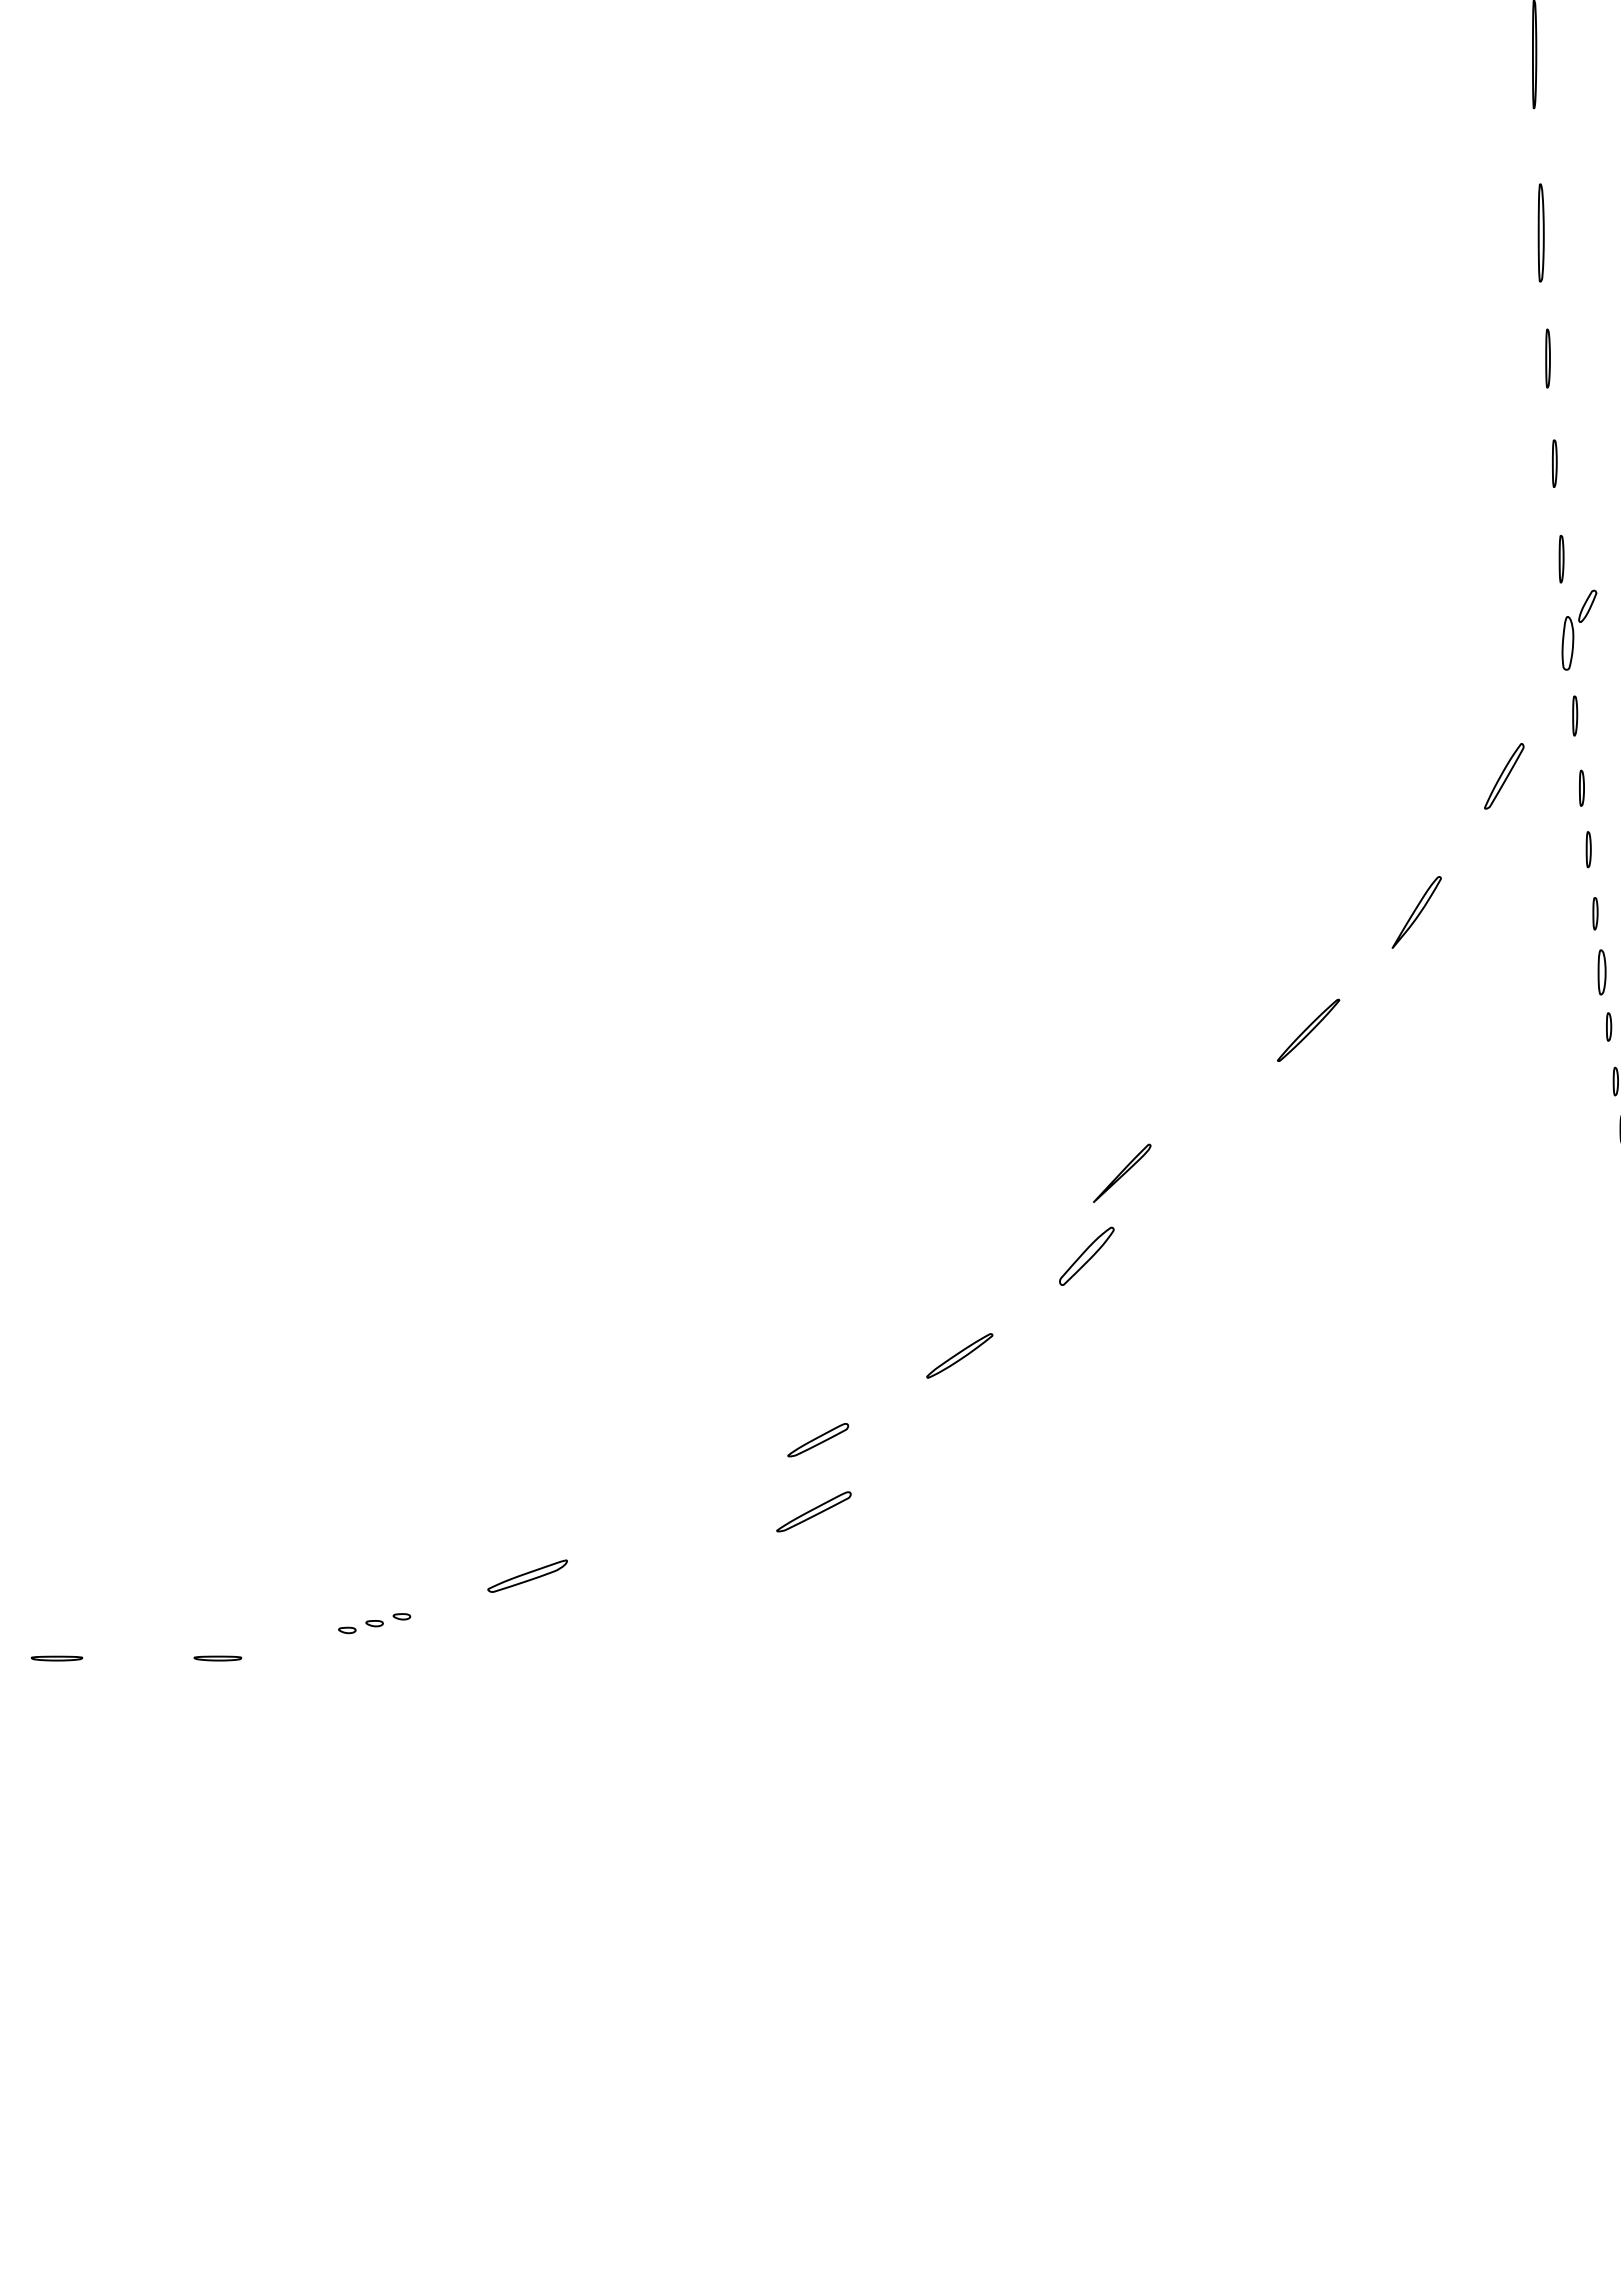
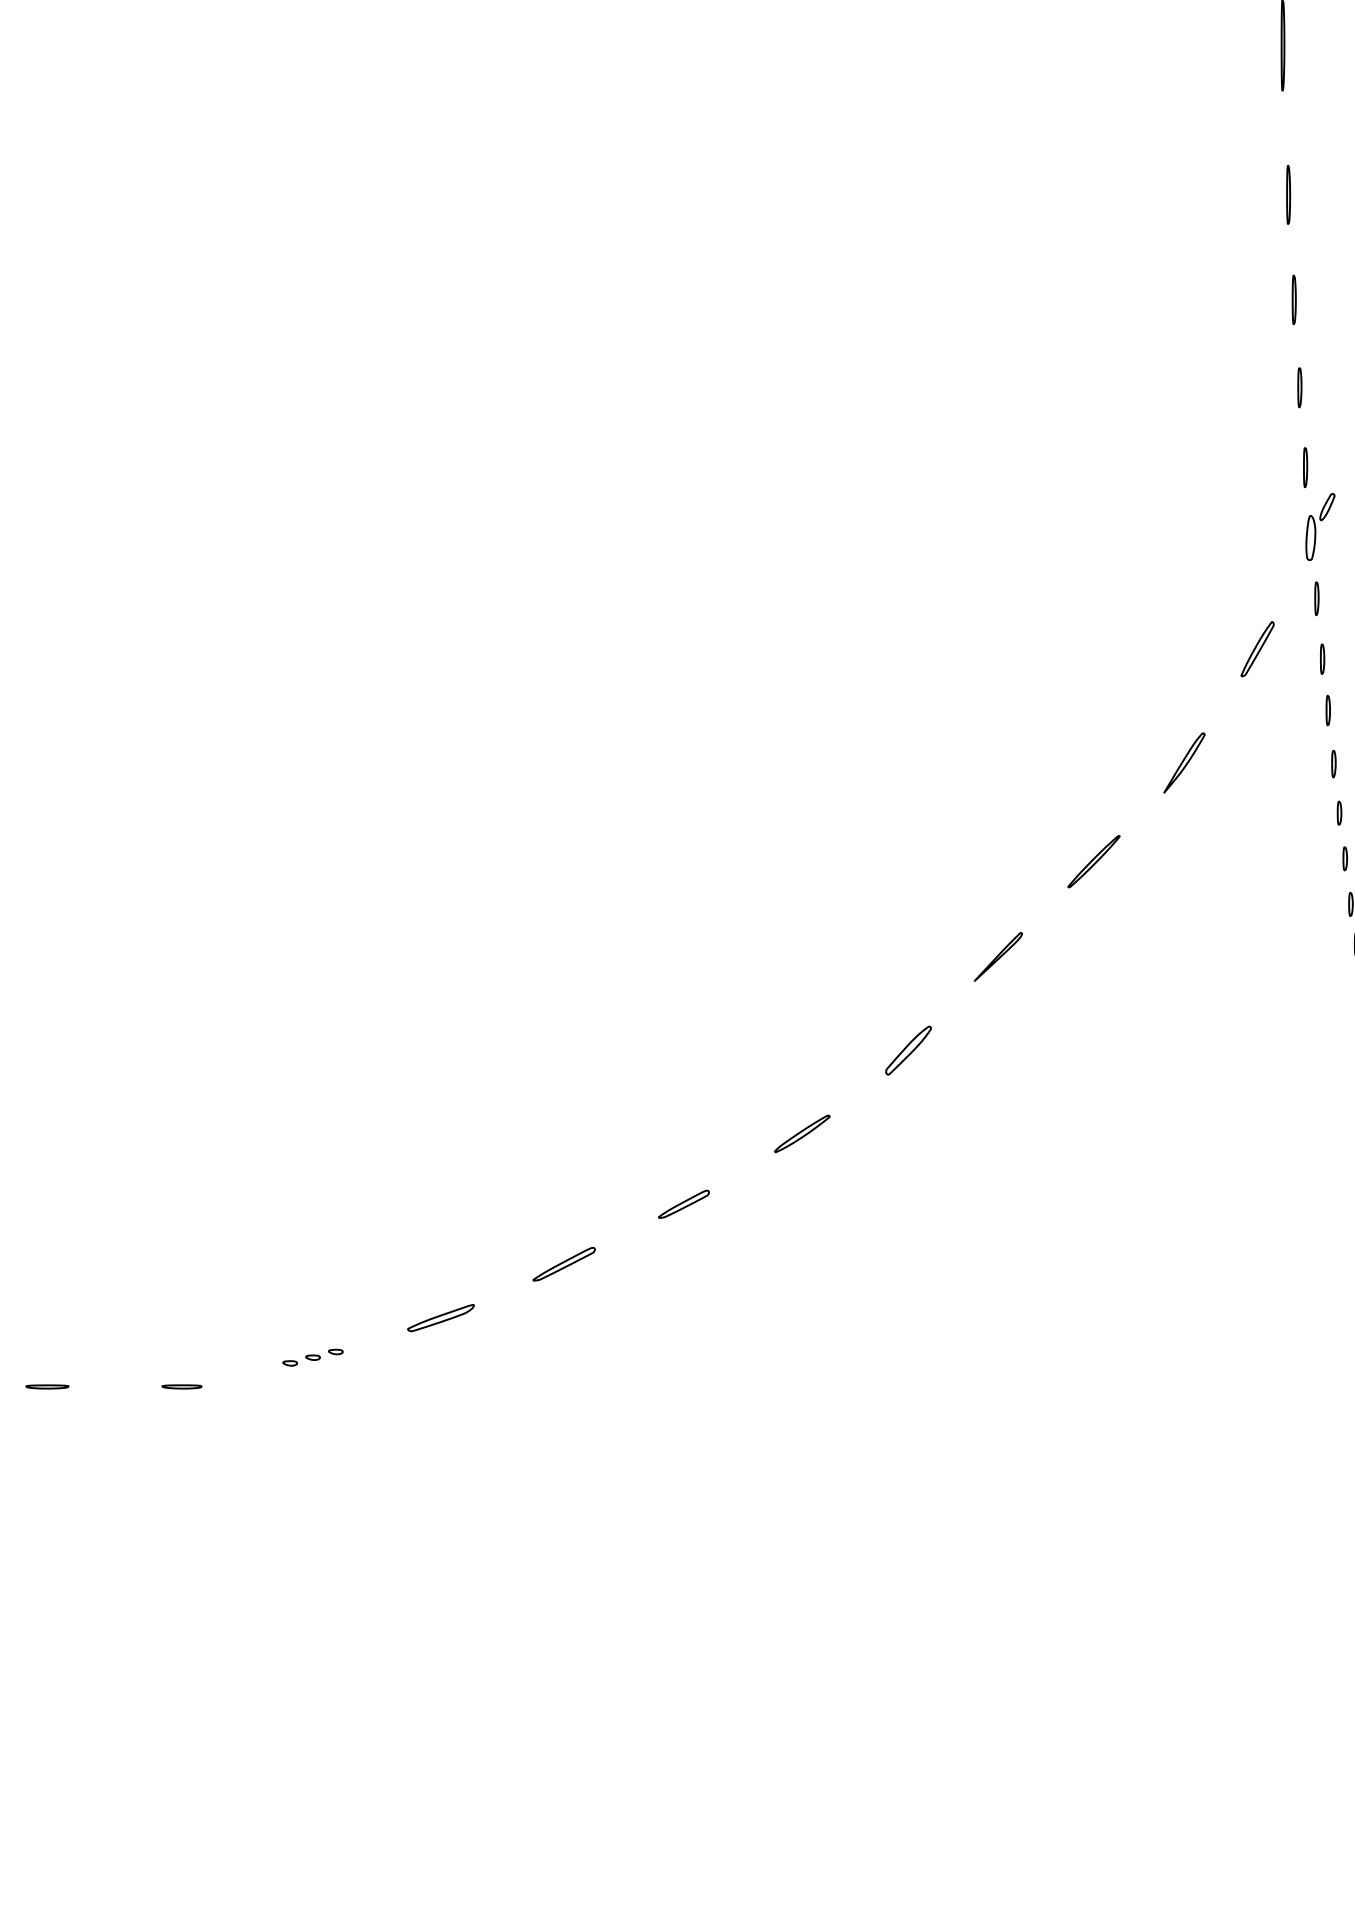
part: (1541, 232) -> (1288, 194), size x0.71
part: (1602, 972) -> (1339, 813), size x0.62
part: (1122, 1172) -> (998, 956), moved
part: (813, 1511) -> (563, 1263), moved

